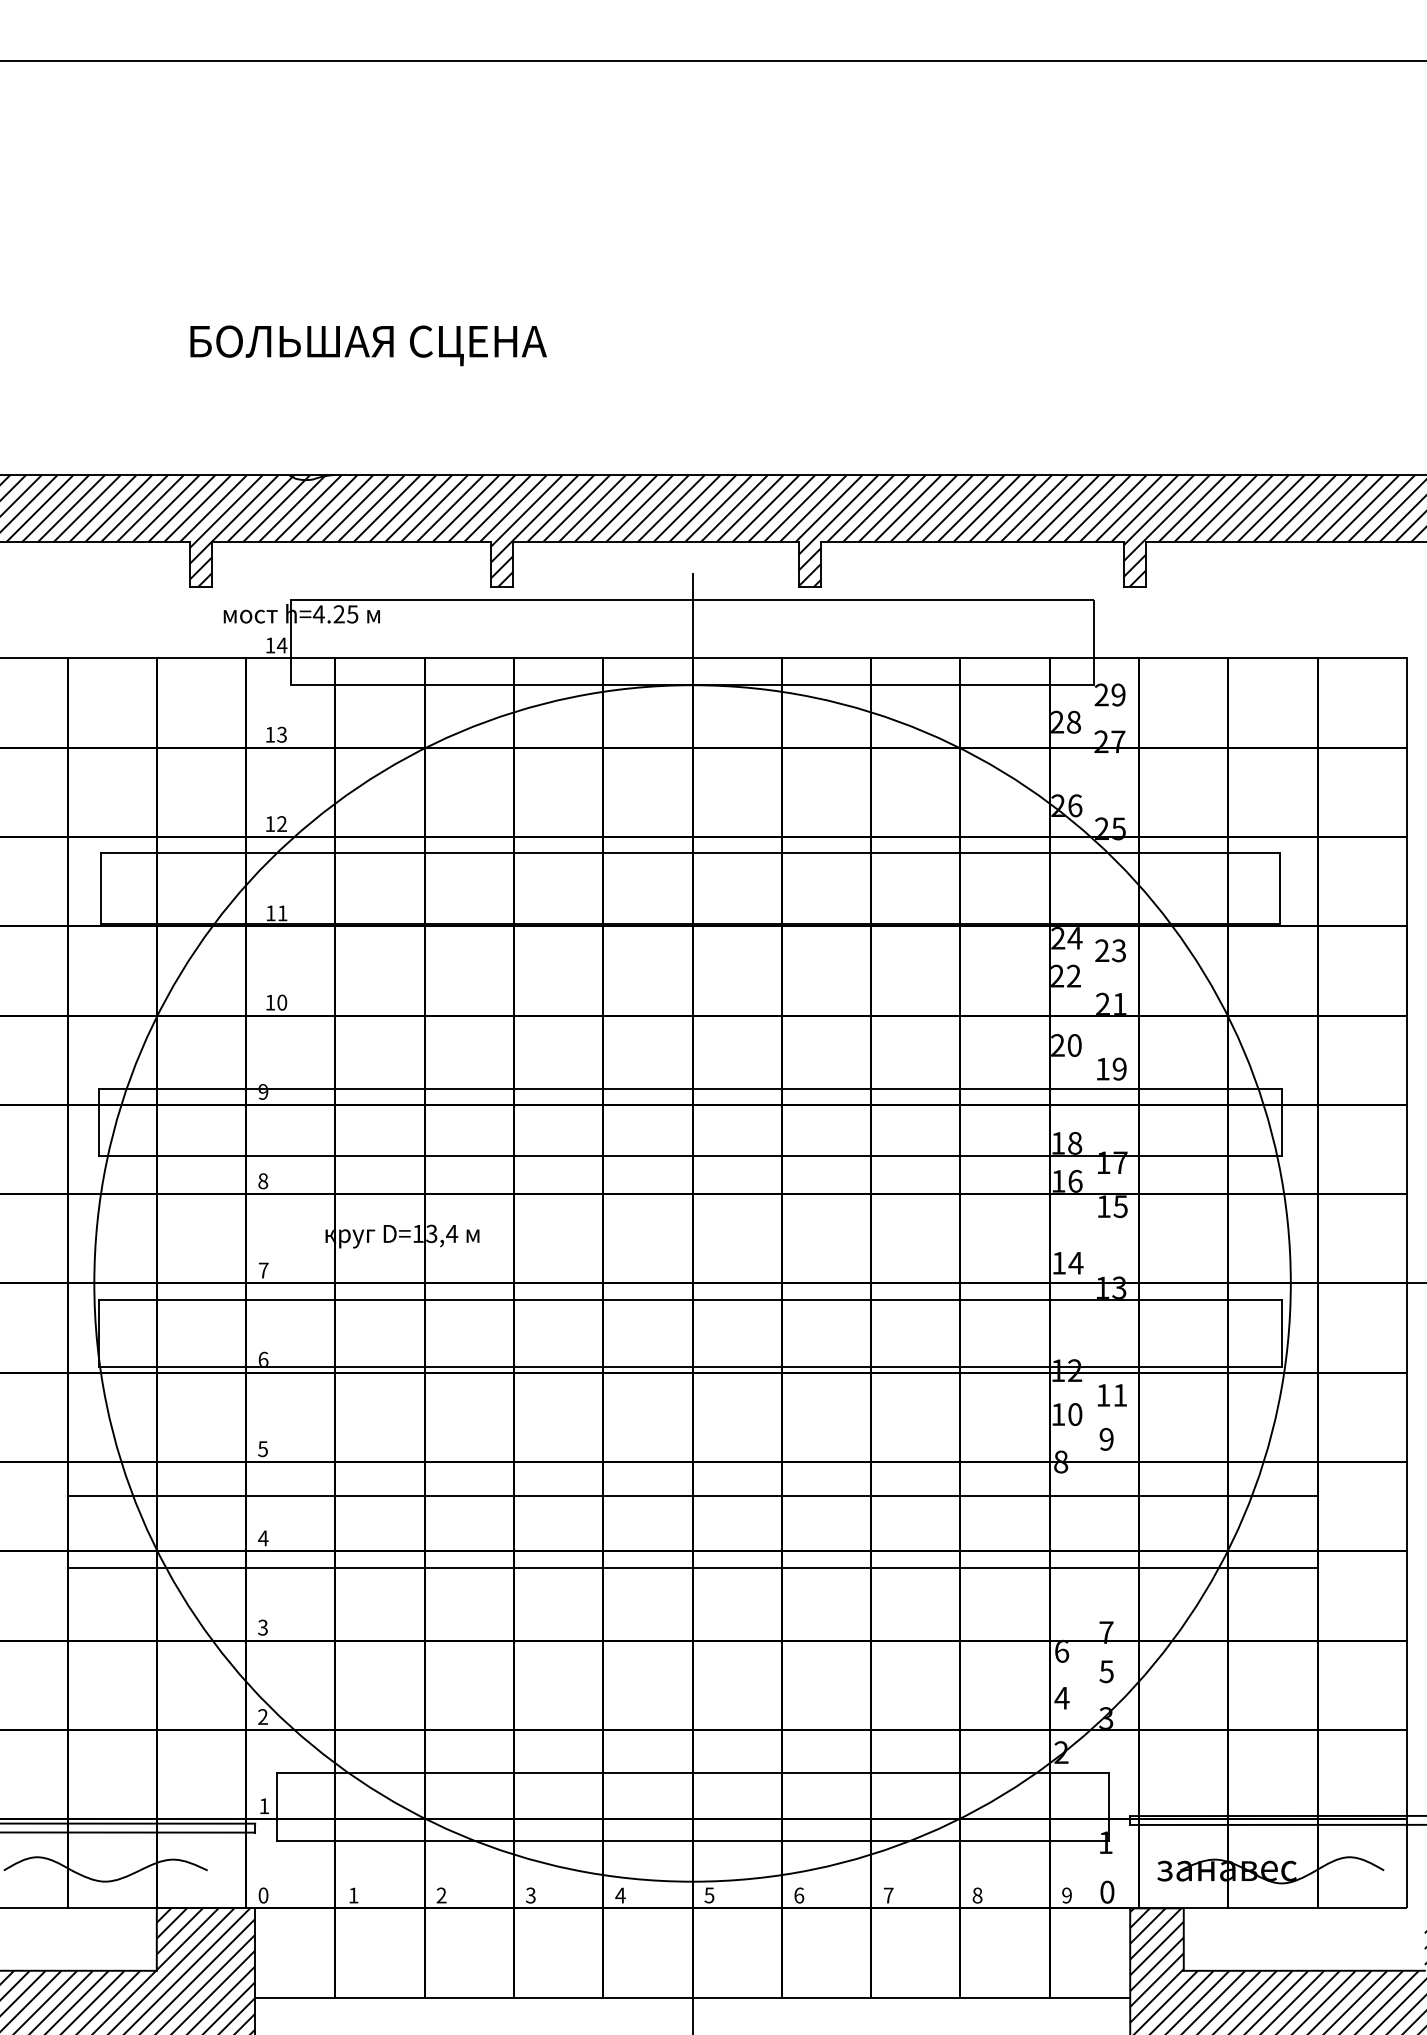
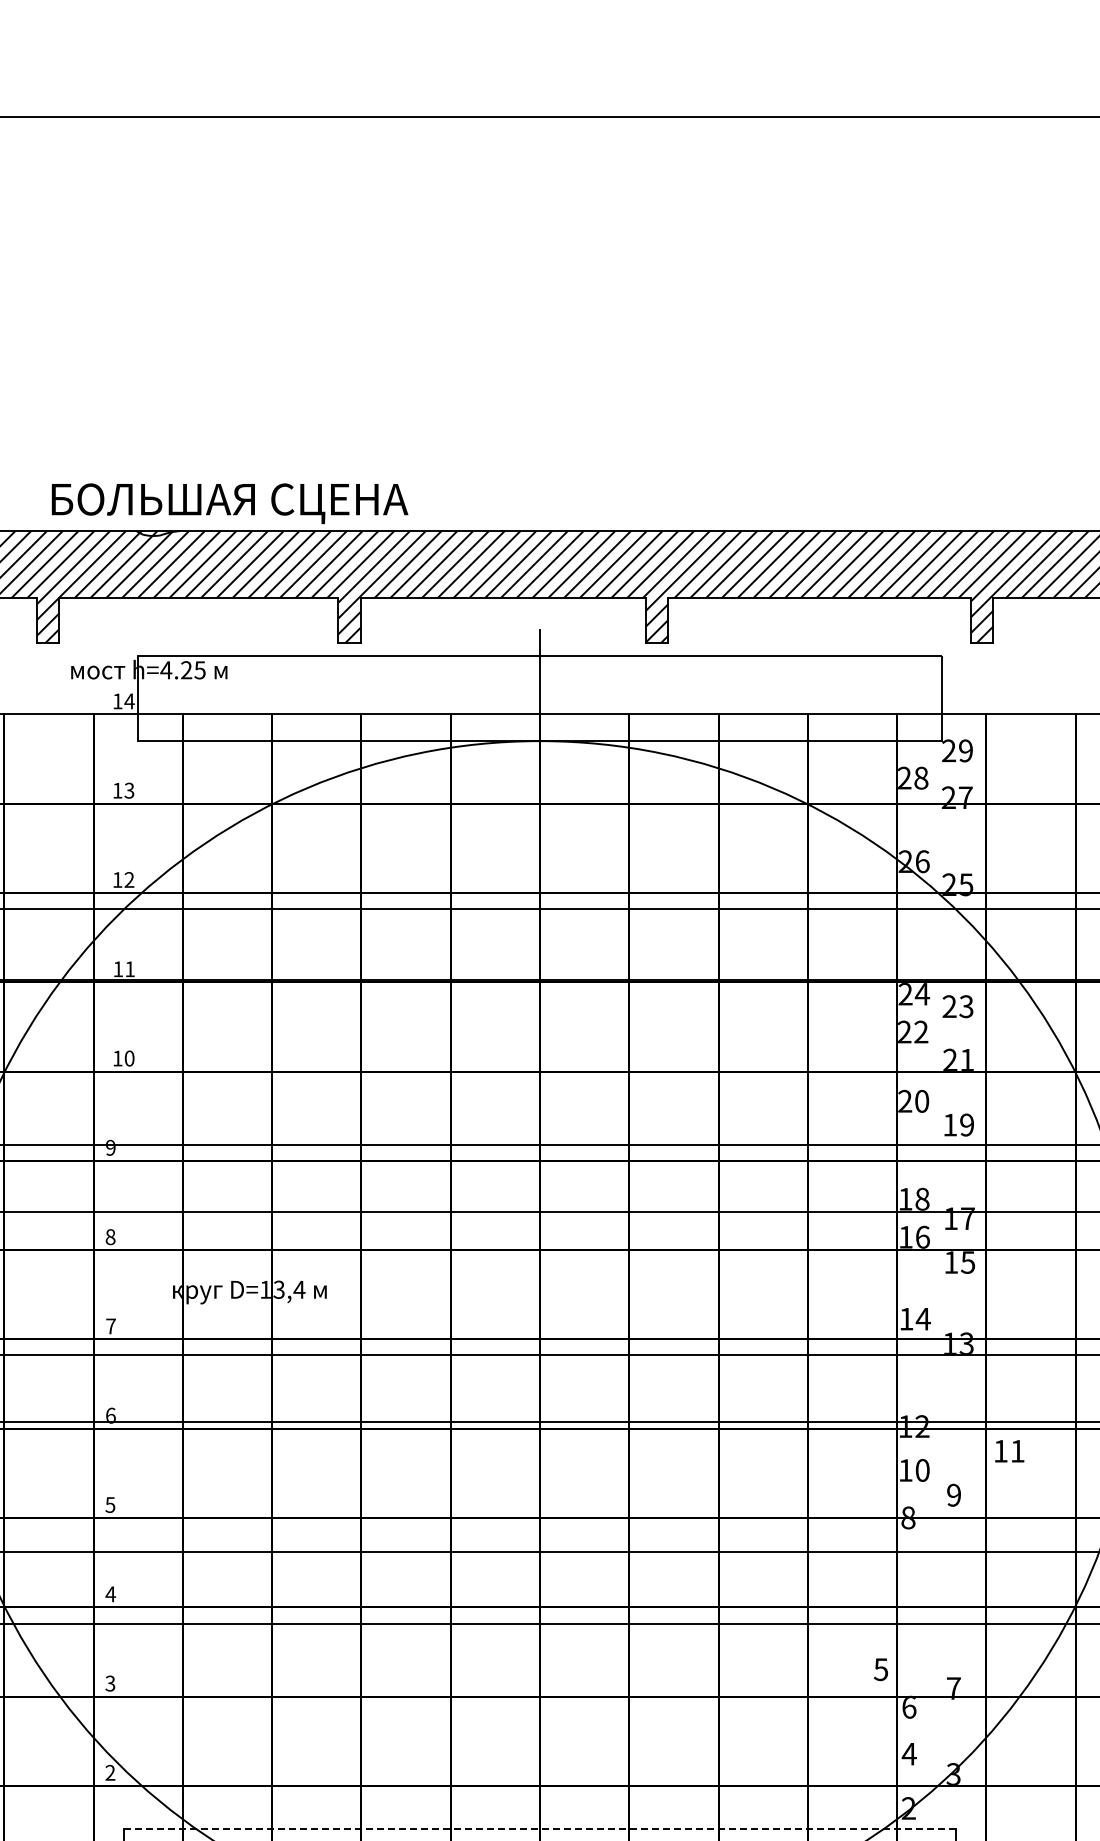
text: (368, 345) -> (229, 503), moved
text: (1111, 1395) -> (1008, 1451), moved
text: (1106, 1671) -> (880, 1669), moved
line: (693, 1772) -> (540, 1828), solid -> dashed

